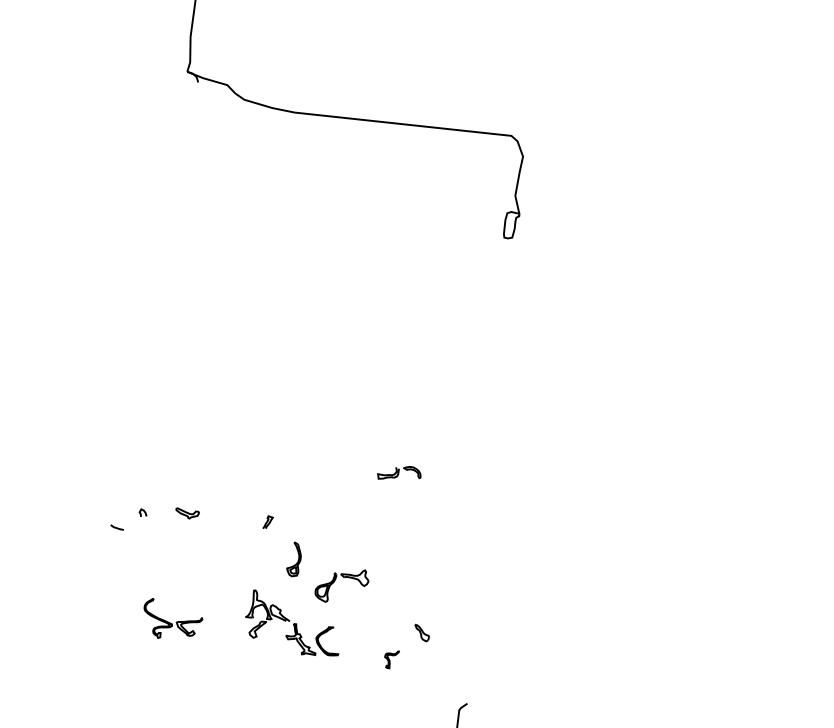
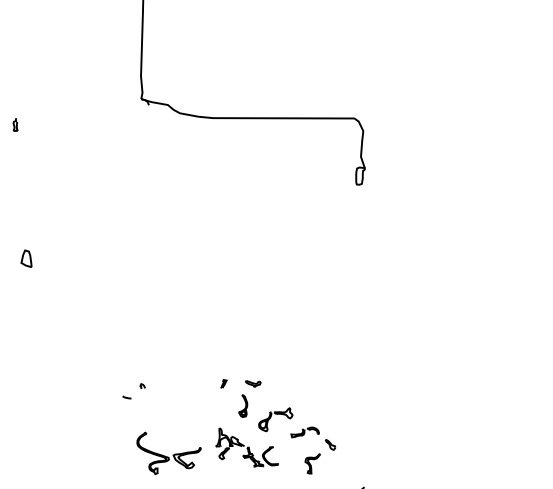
part: (398, 473) -> (304, 432), moved
part: (187, 513) -> (253, 383), moved
part: (171, 620) -> (168, 453), size x1.67
part: (391, 658) -> (312, 463), size x1.67

